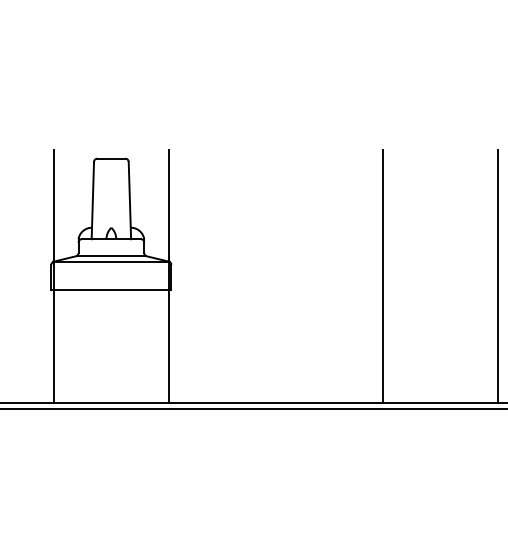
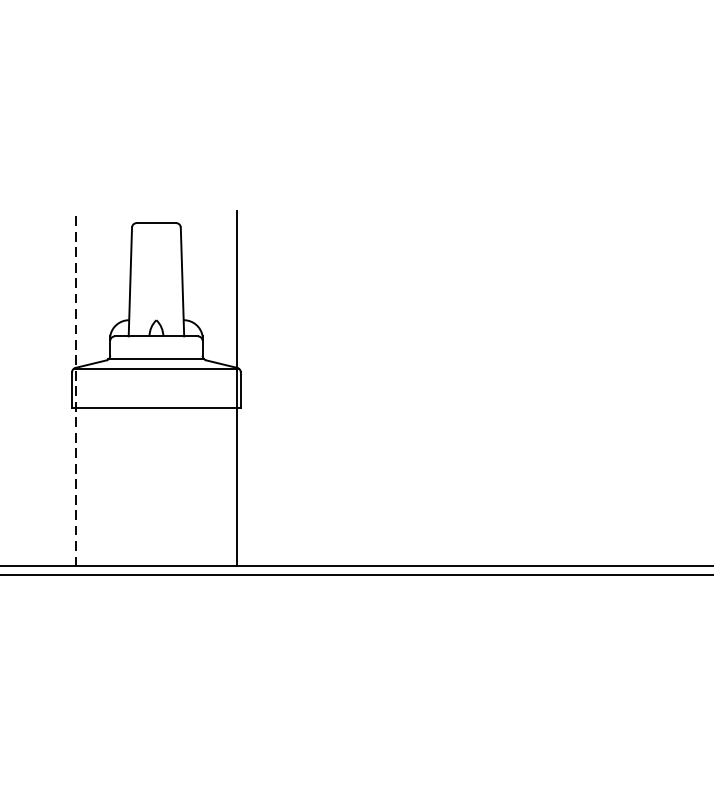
line: (53, 275) -> (75, 387), solid -> dashed
line: (382, 275) -> (537, 387), removed
line: (497, 275) -> (699, 387), removed

